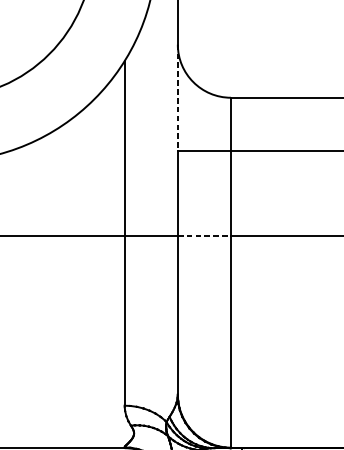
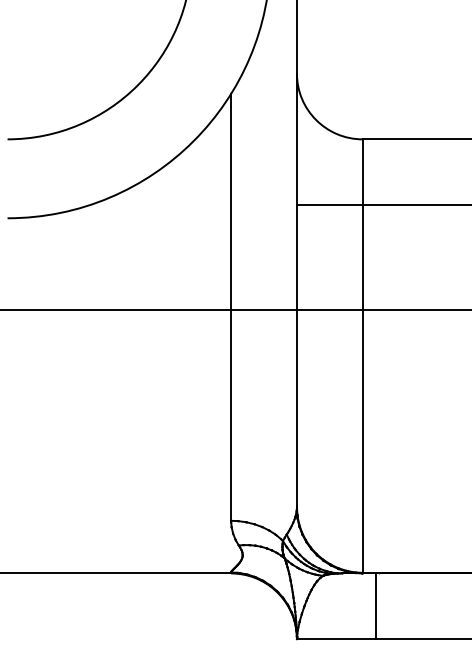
line: (177, 97) -> (296, 139), dashed -> solid
line: (204, 235) -> (329, 310), dashed -> solid

